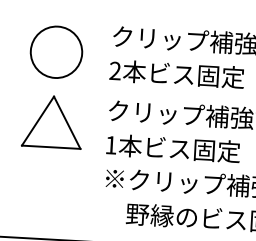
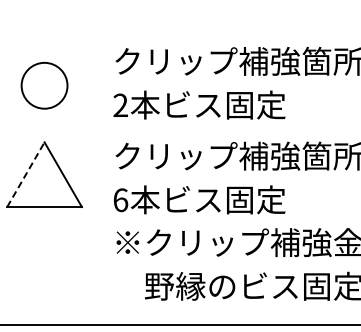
circle: (56, 52) -> (44, 85), size x0.7
line: (38, 121) -> (26, 174), solid -> dashed
text: (110, 145) -> (120, 200), 1 -> 6

